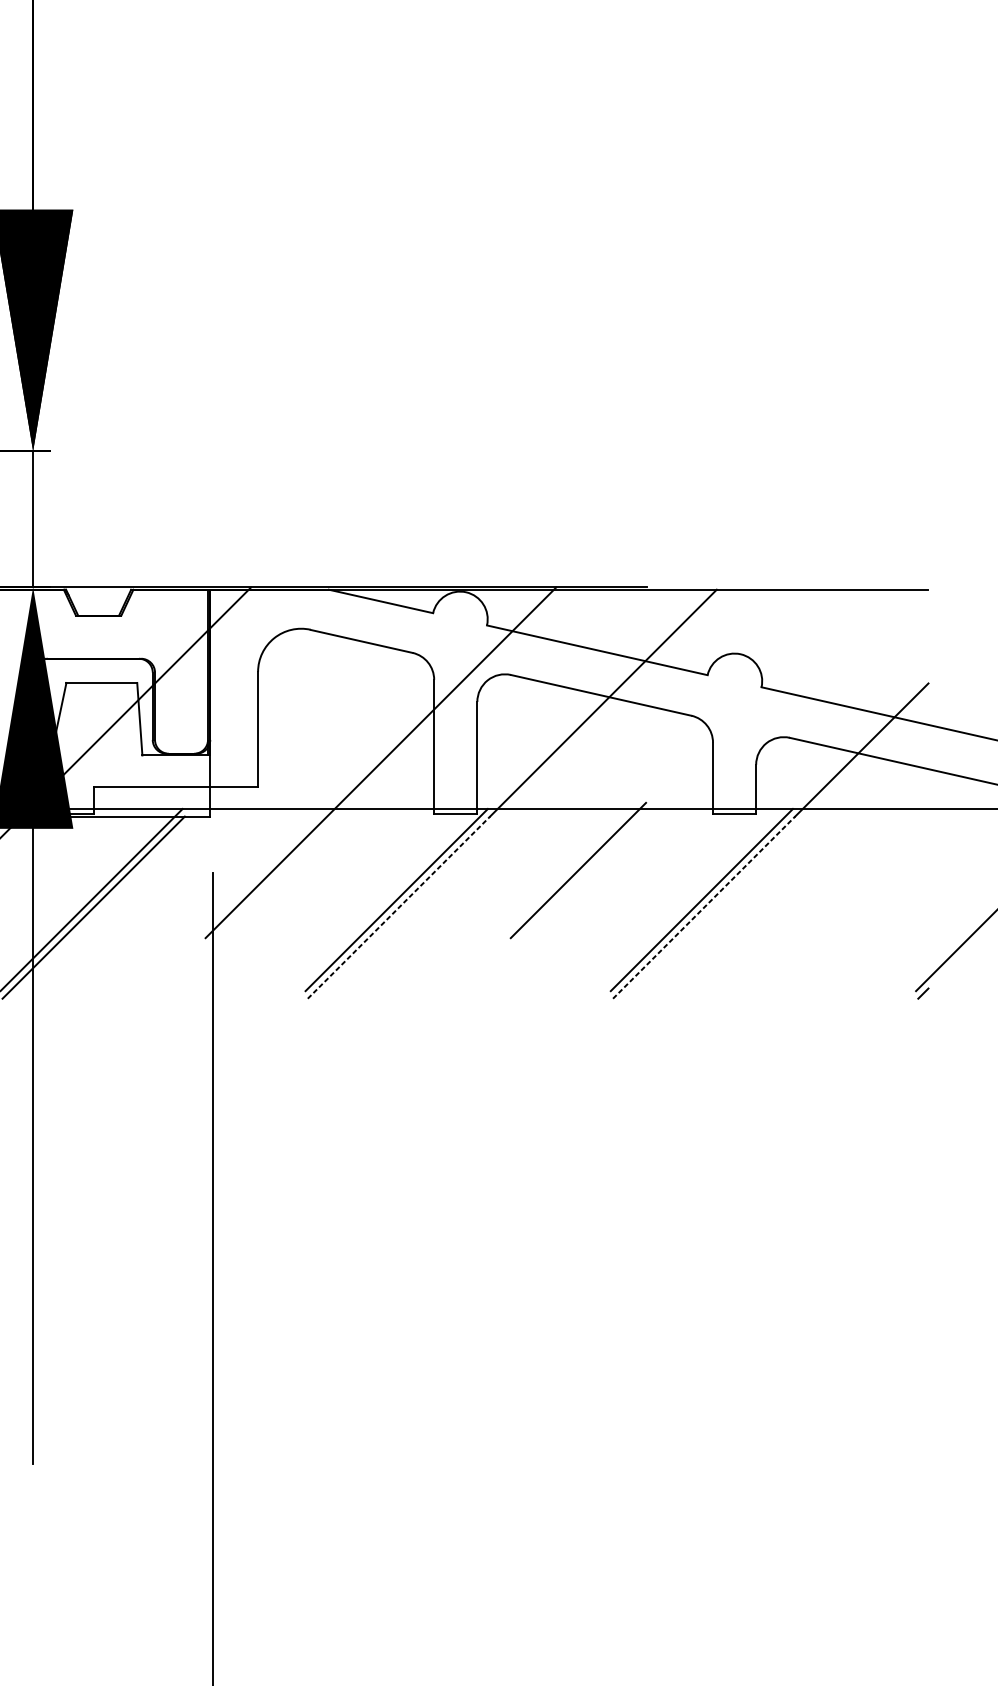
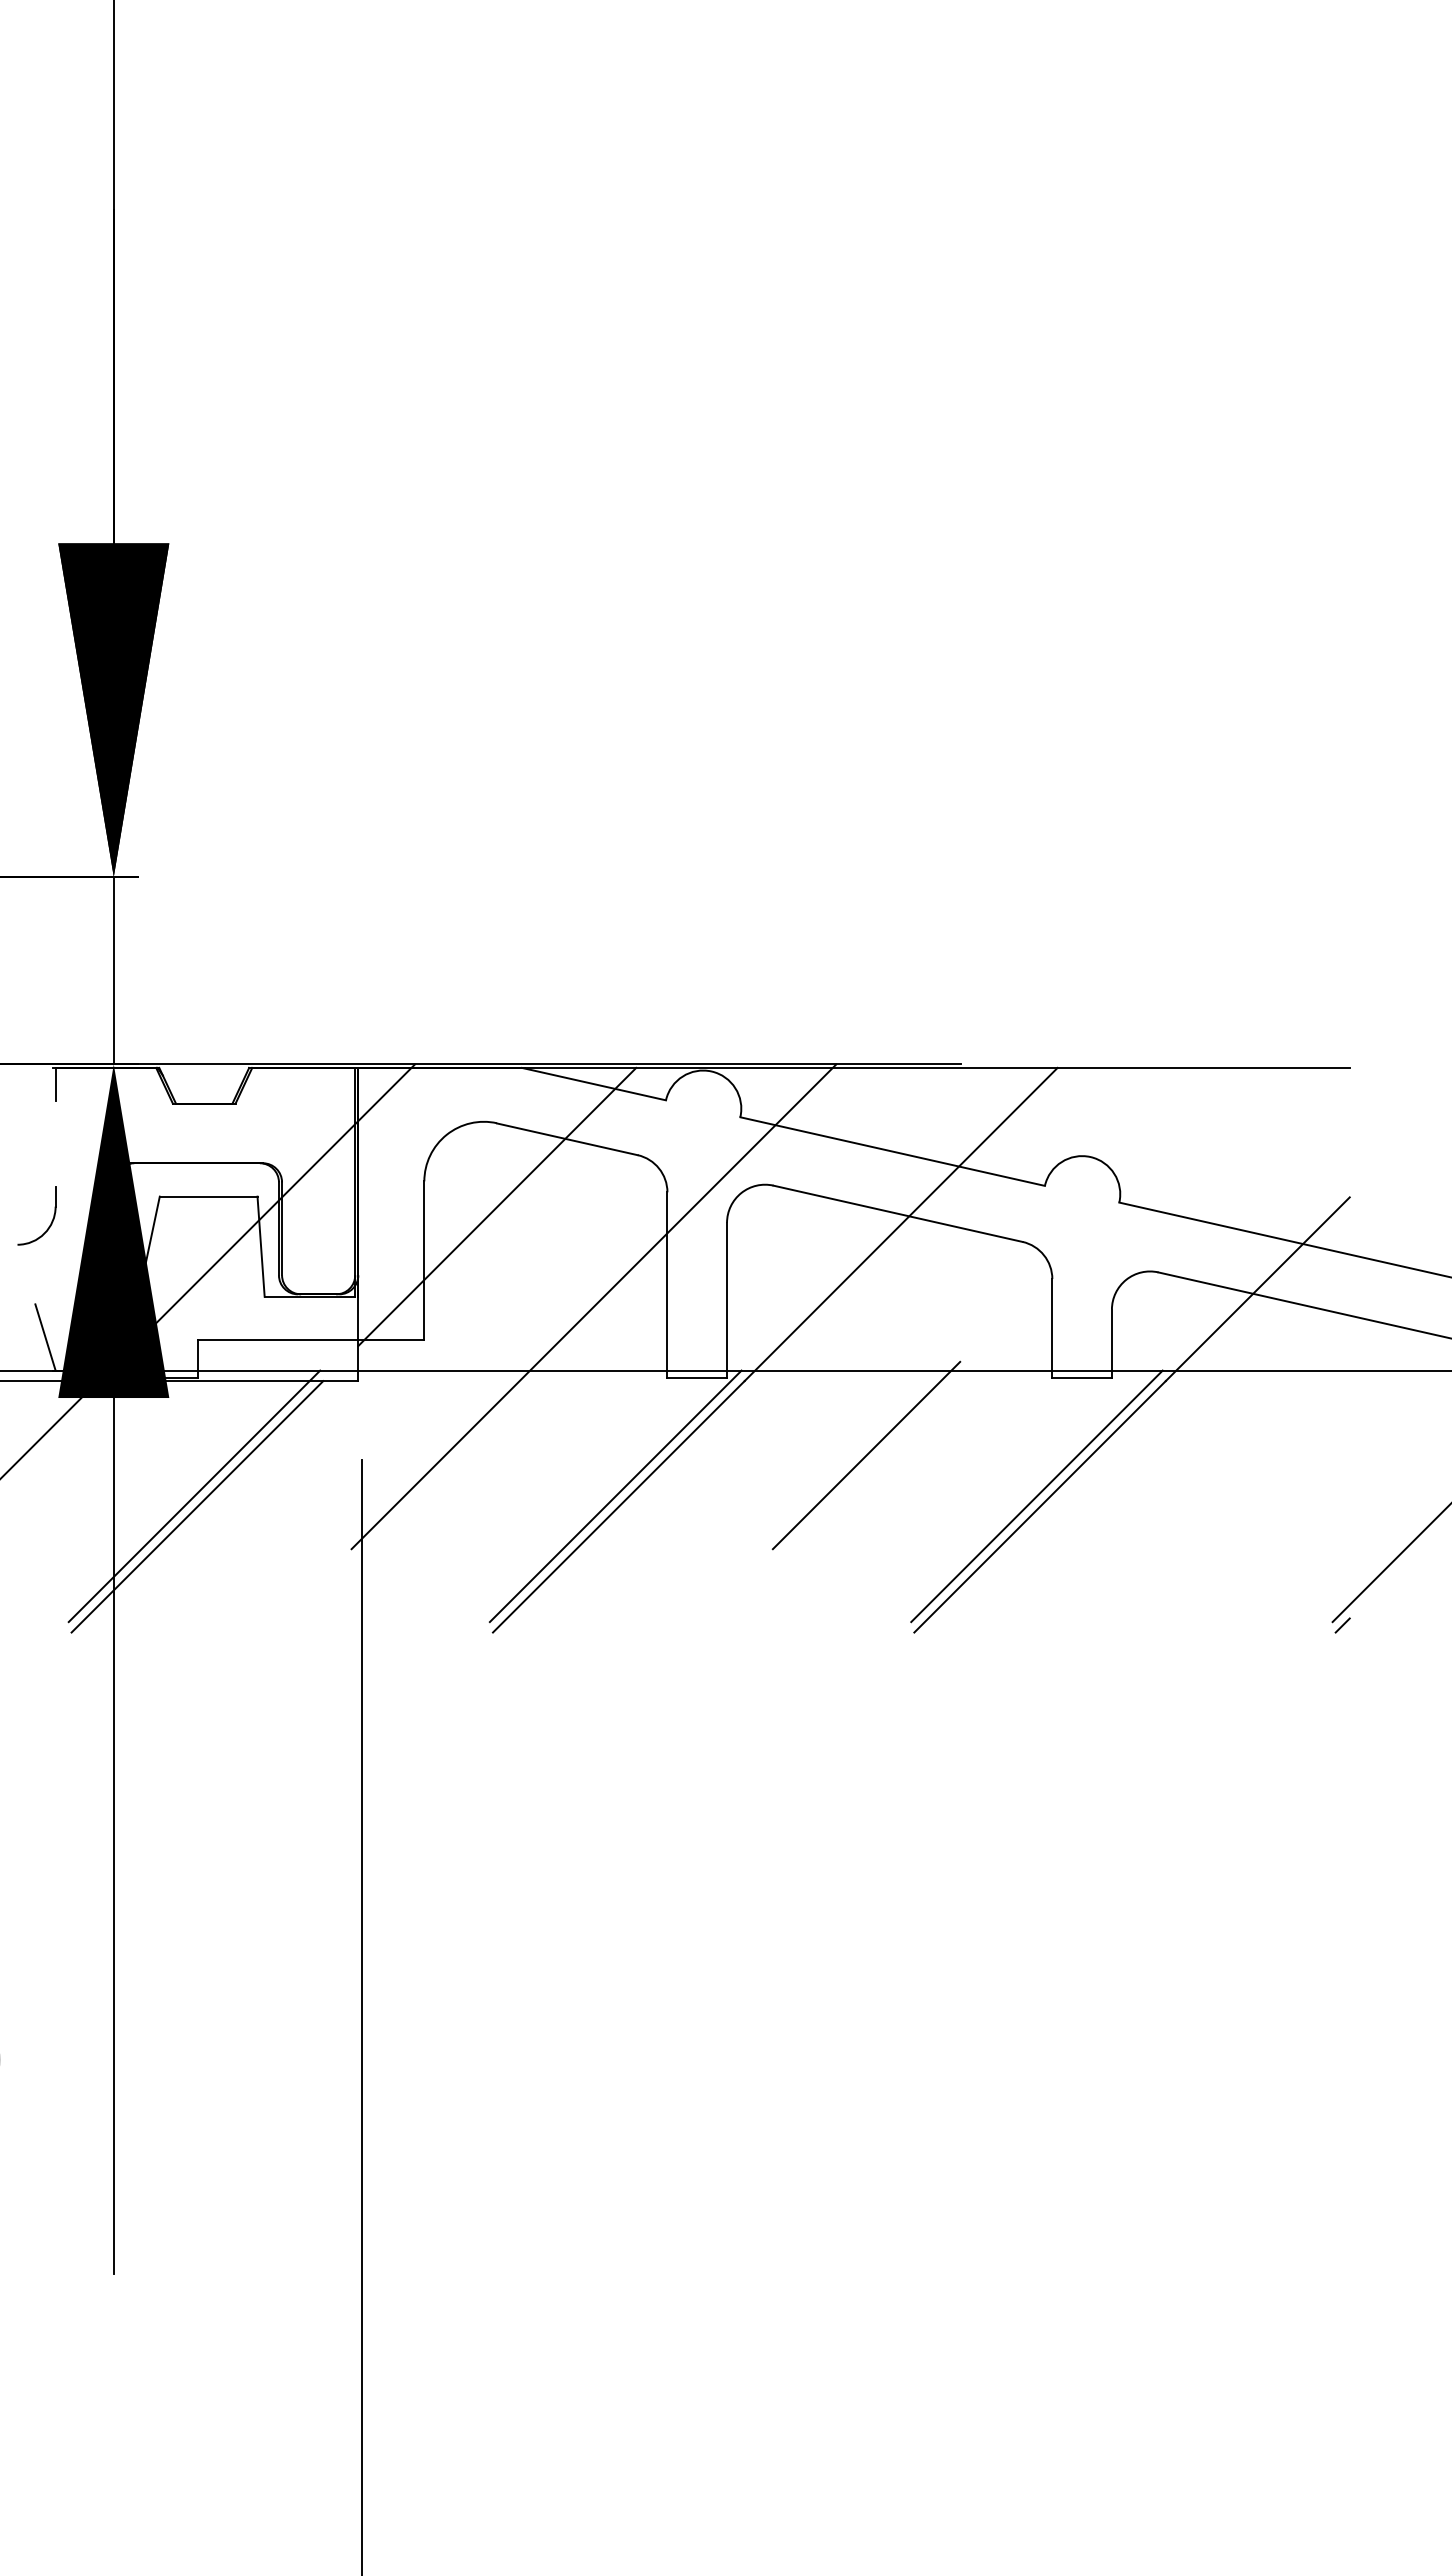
line: (311, 690) -> (497, 1206), added
line: (398, 907) -> (618, 1506), dashed -> solid
line: (704, 907) -> (1040, 1506), dashed -> solid

